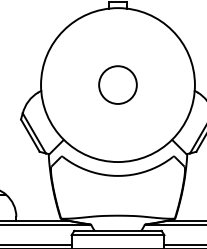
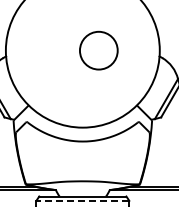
circle: (117, 84) -> (98, 50), moved
line: (117, 235) -> (82, 201), solid -> dashed

